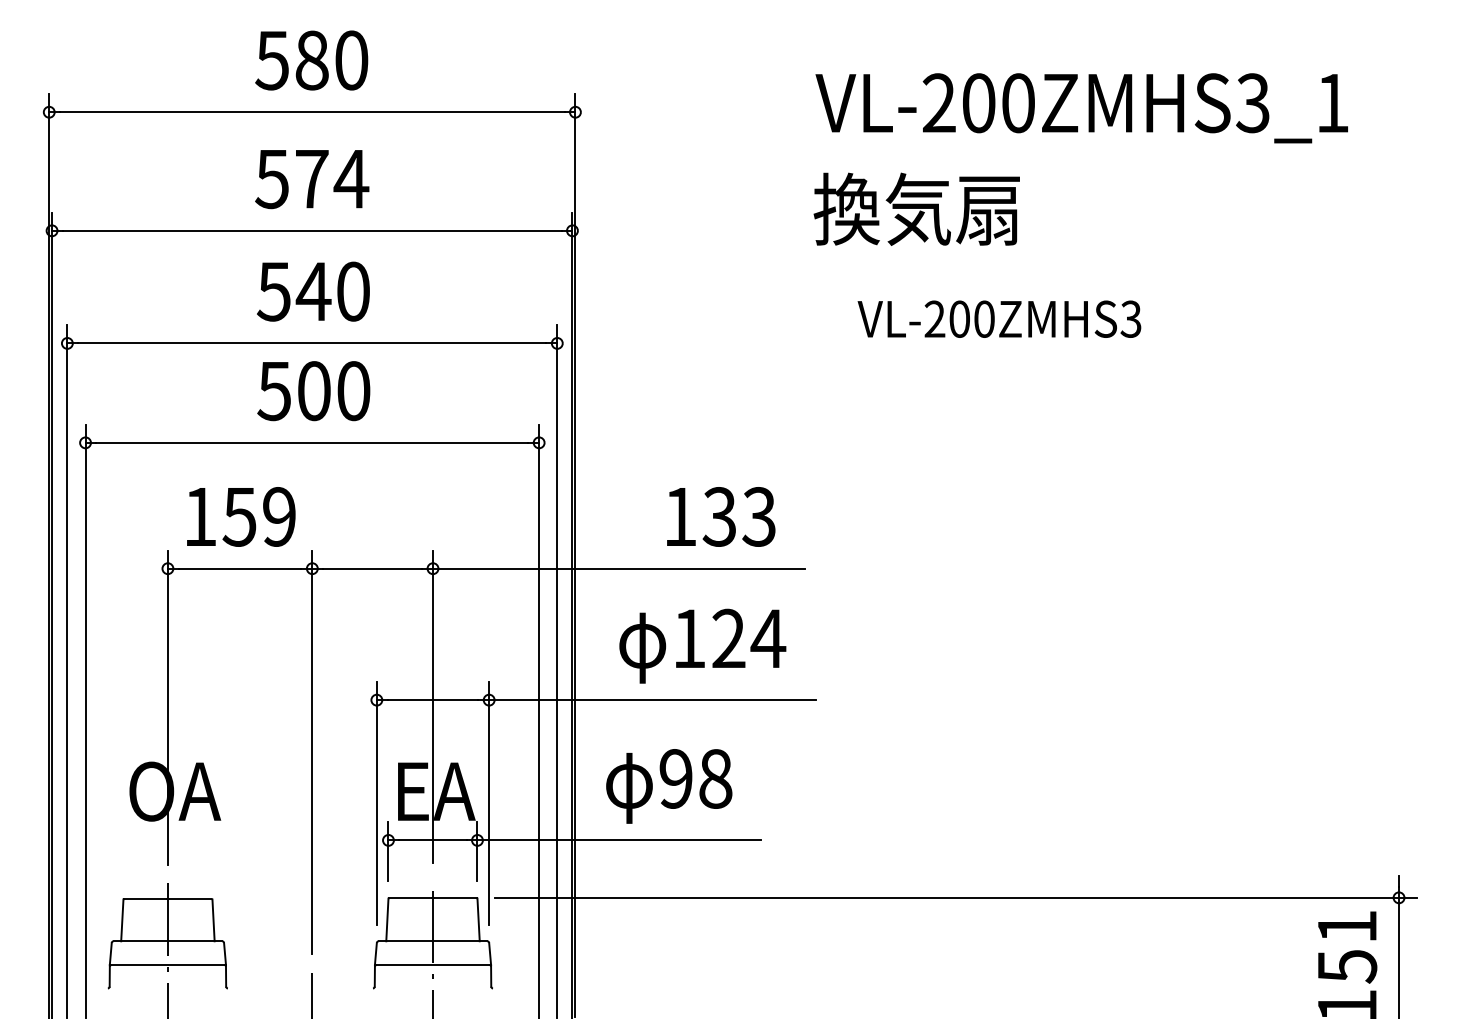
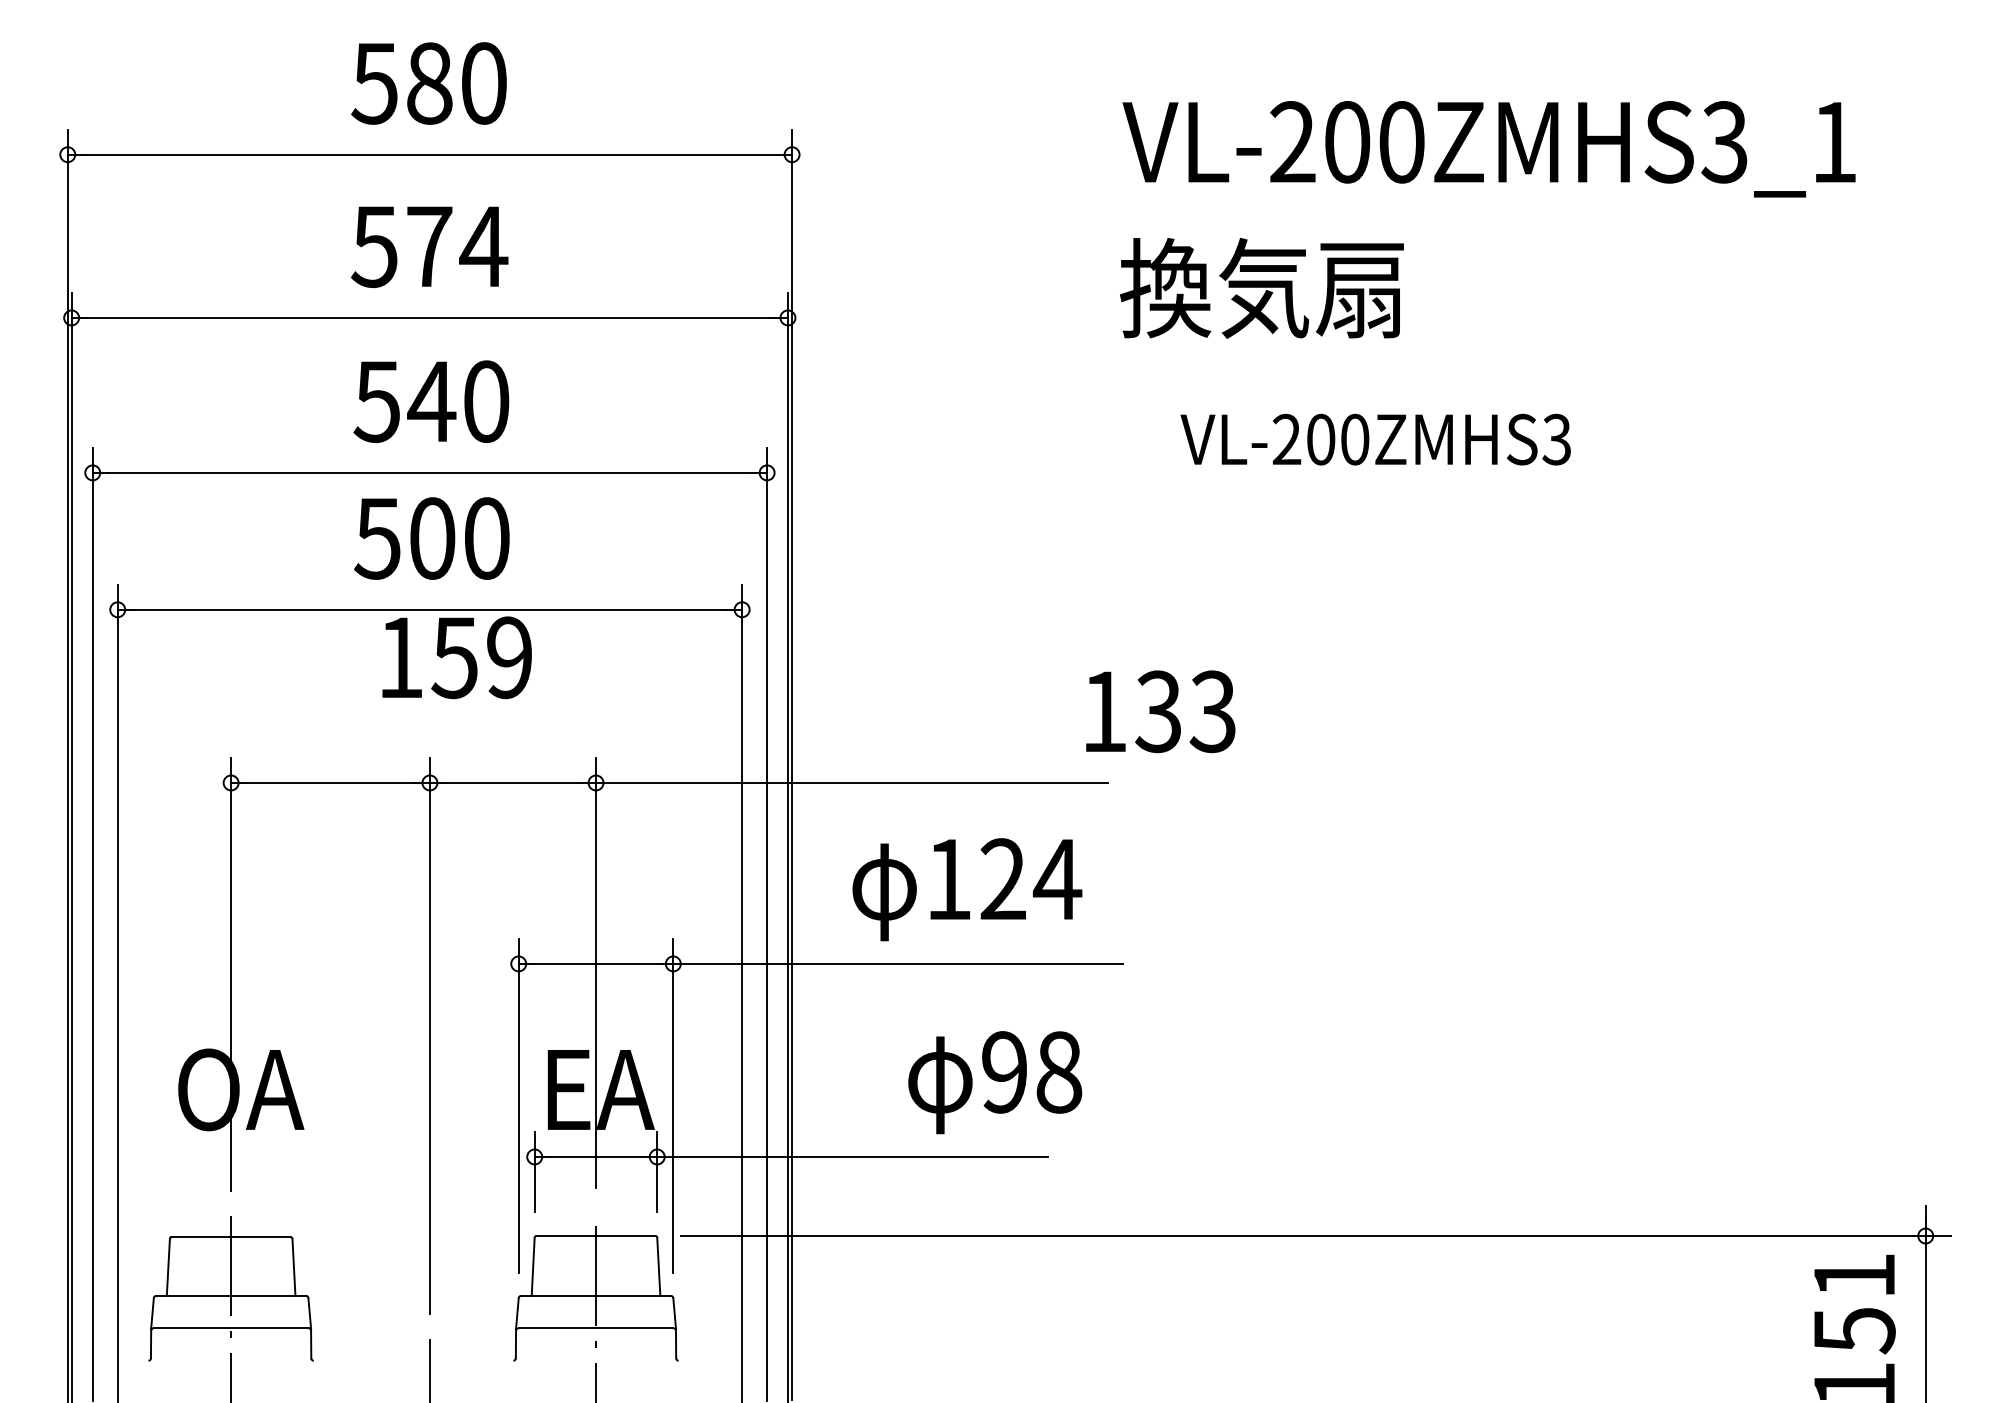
text: (240, 516) -> (456, 657), moved
text: (721, 516) -> (1160, 711), moved
text: (669, 786) -> (995, 1082), moved

